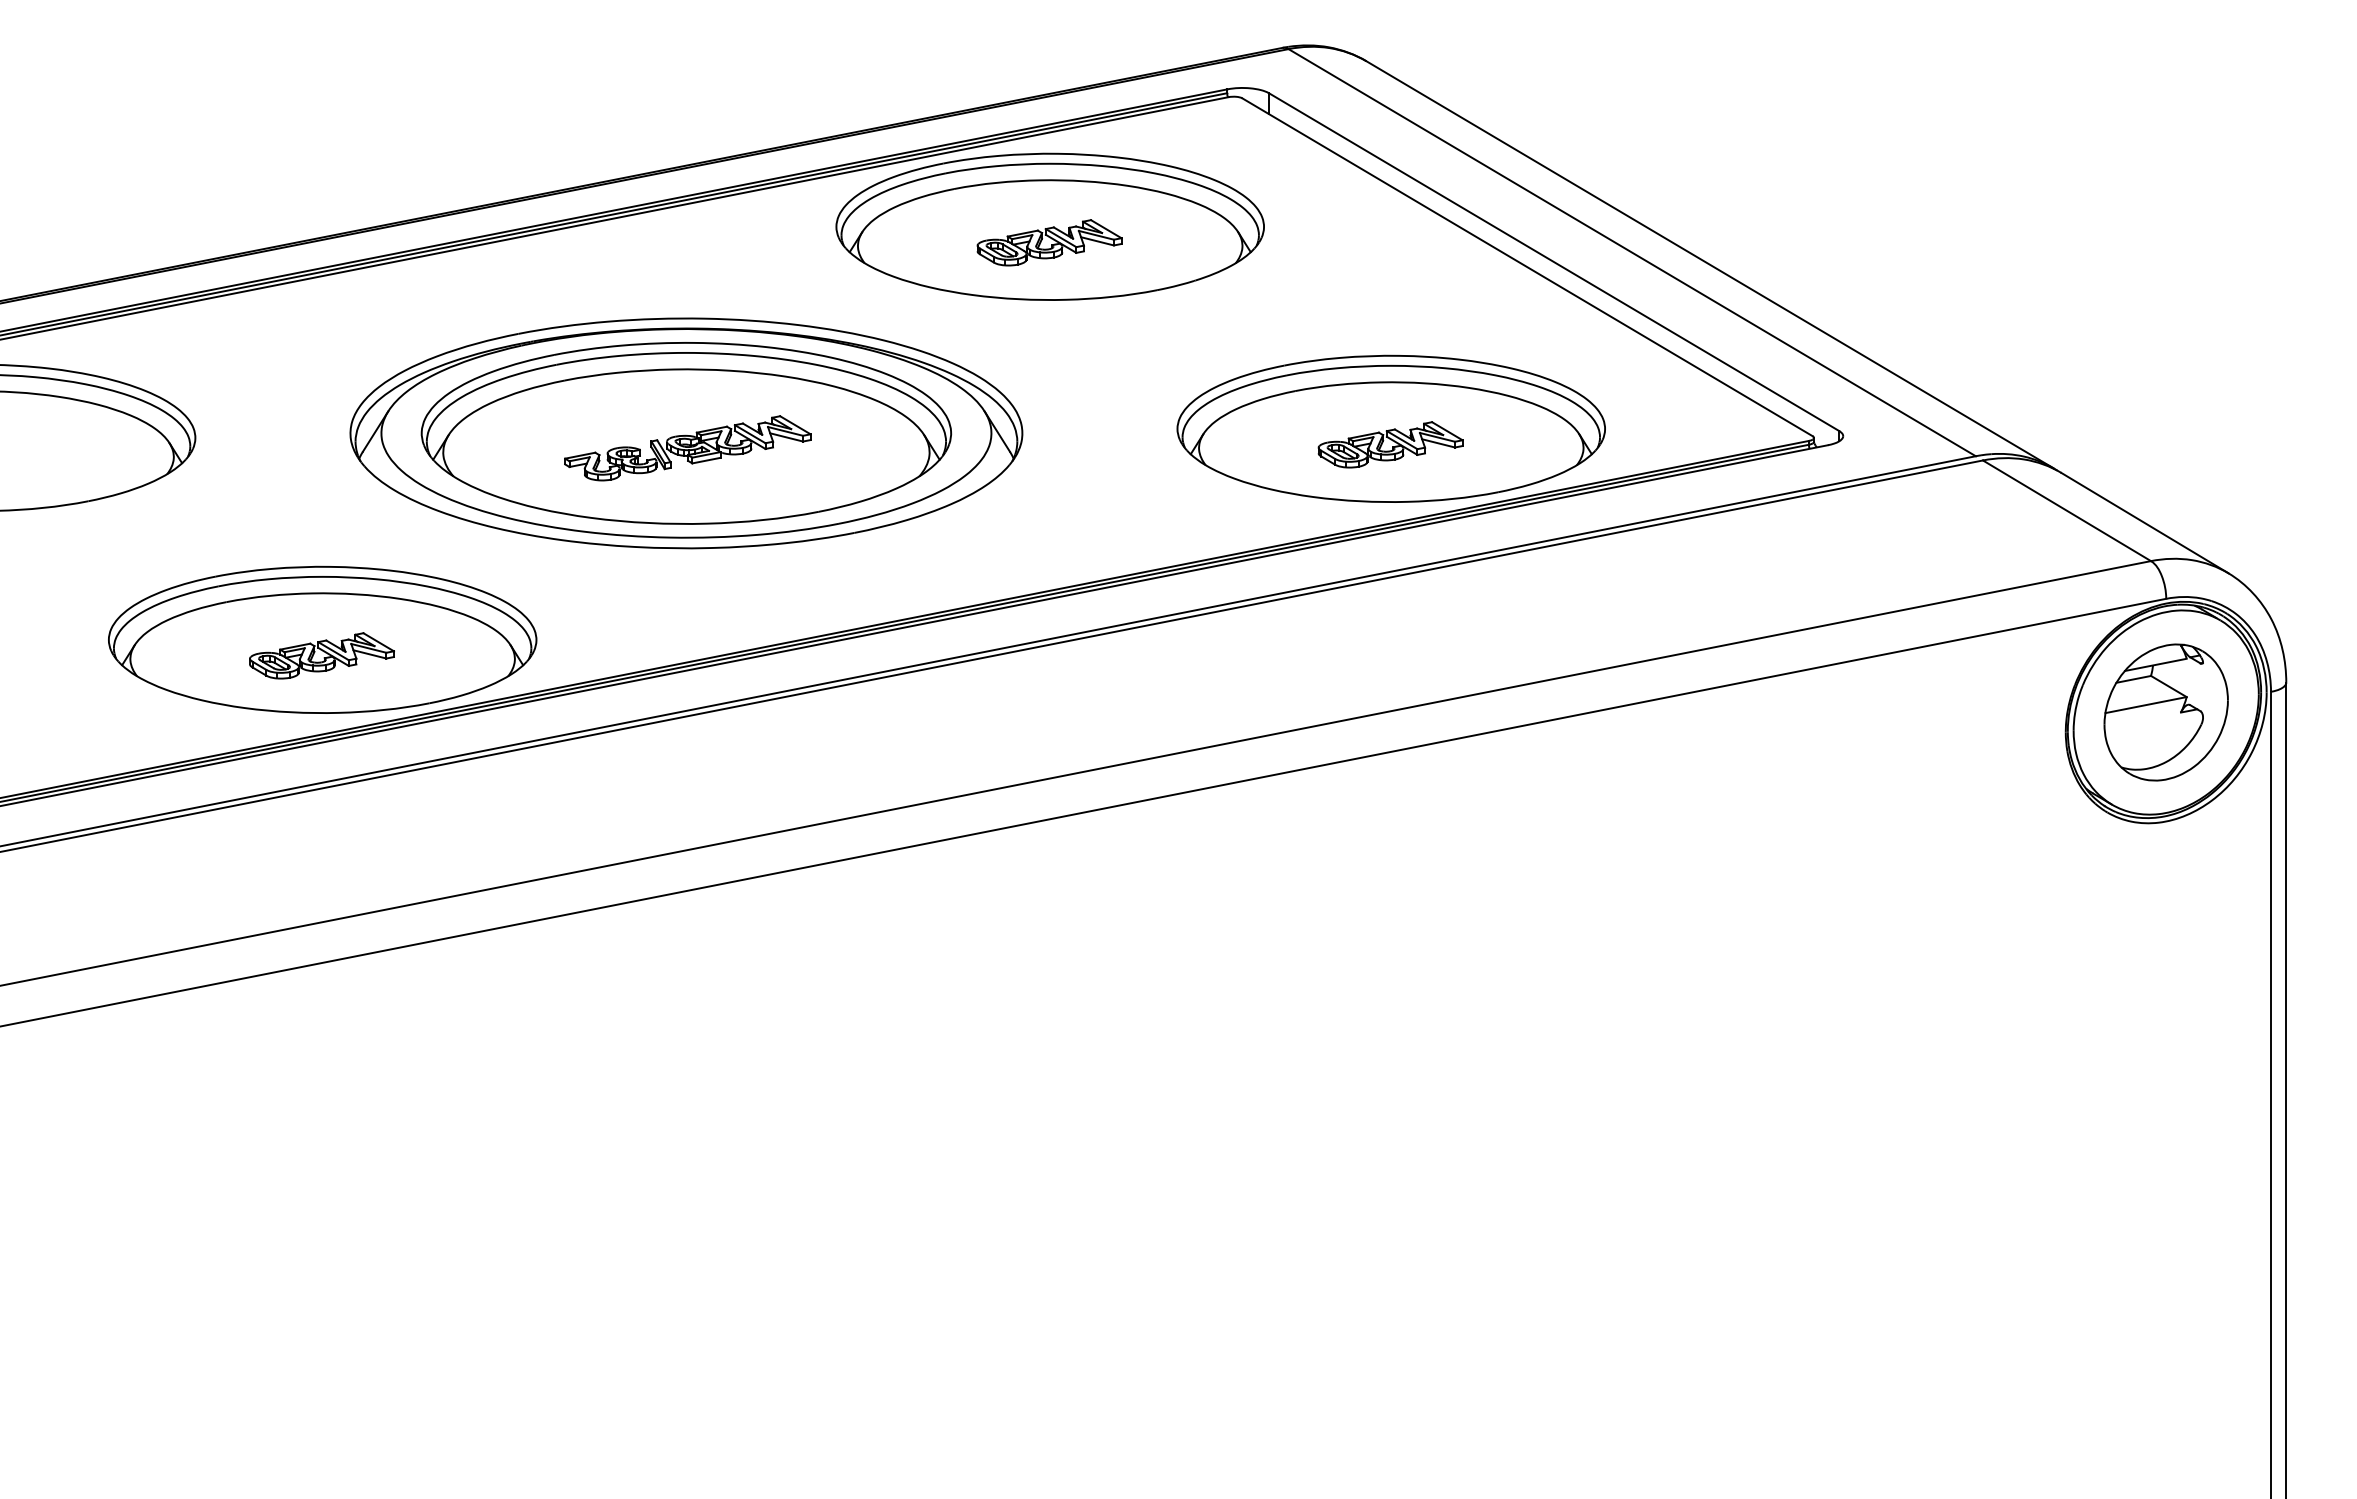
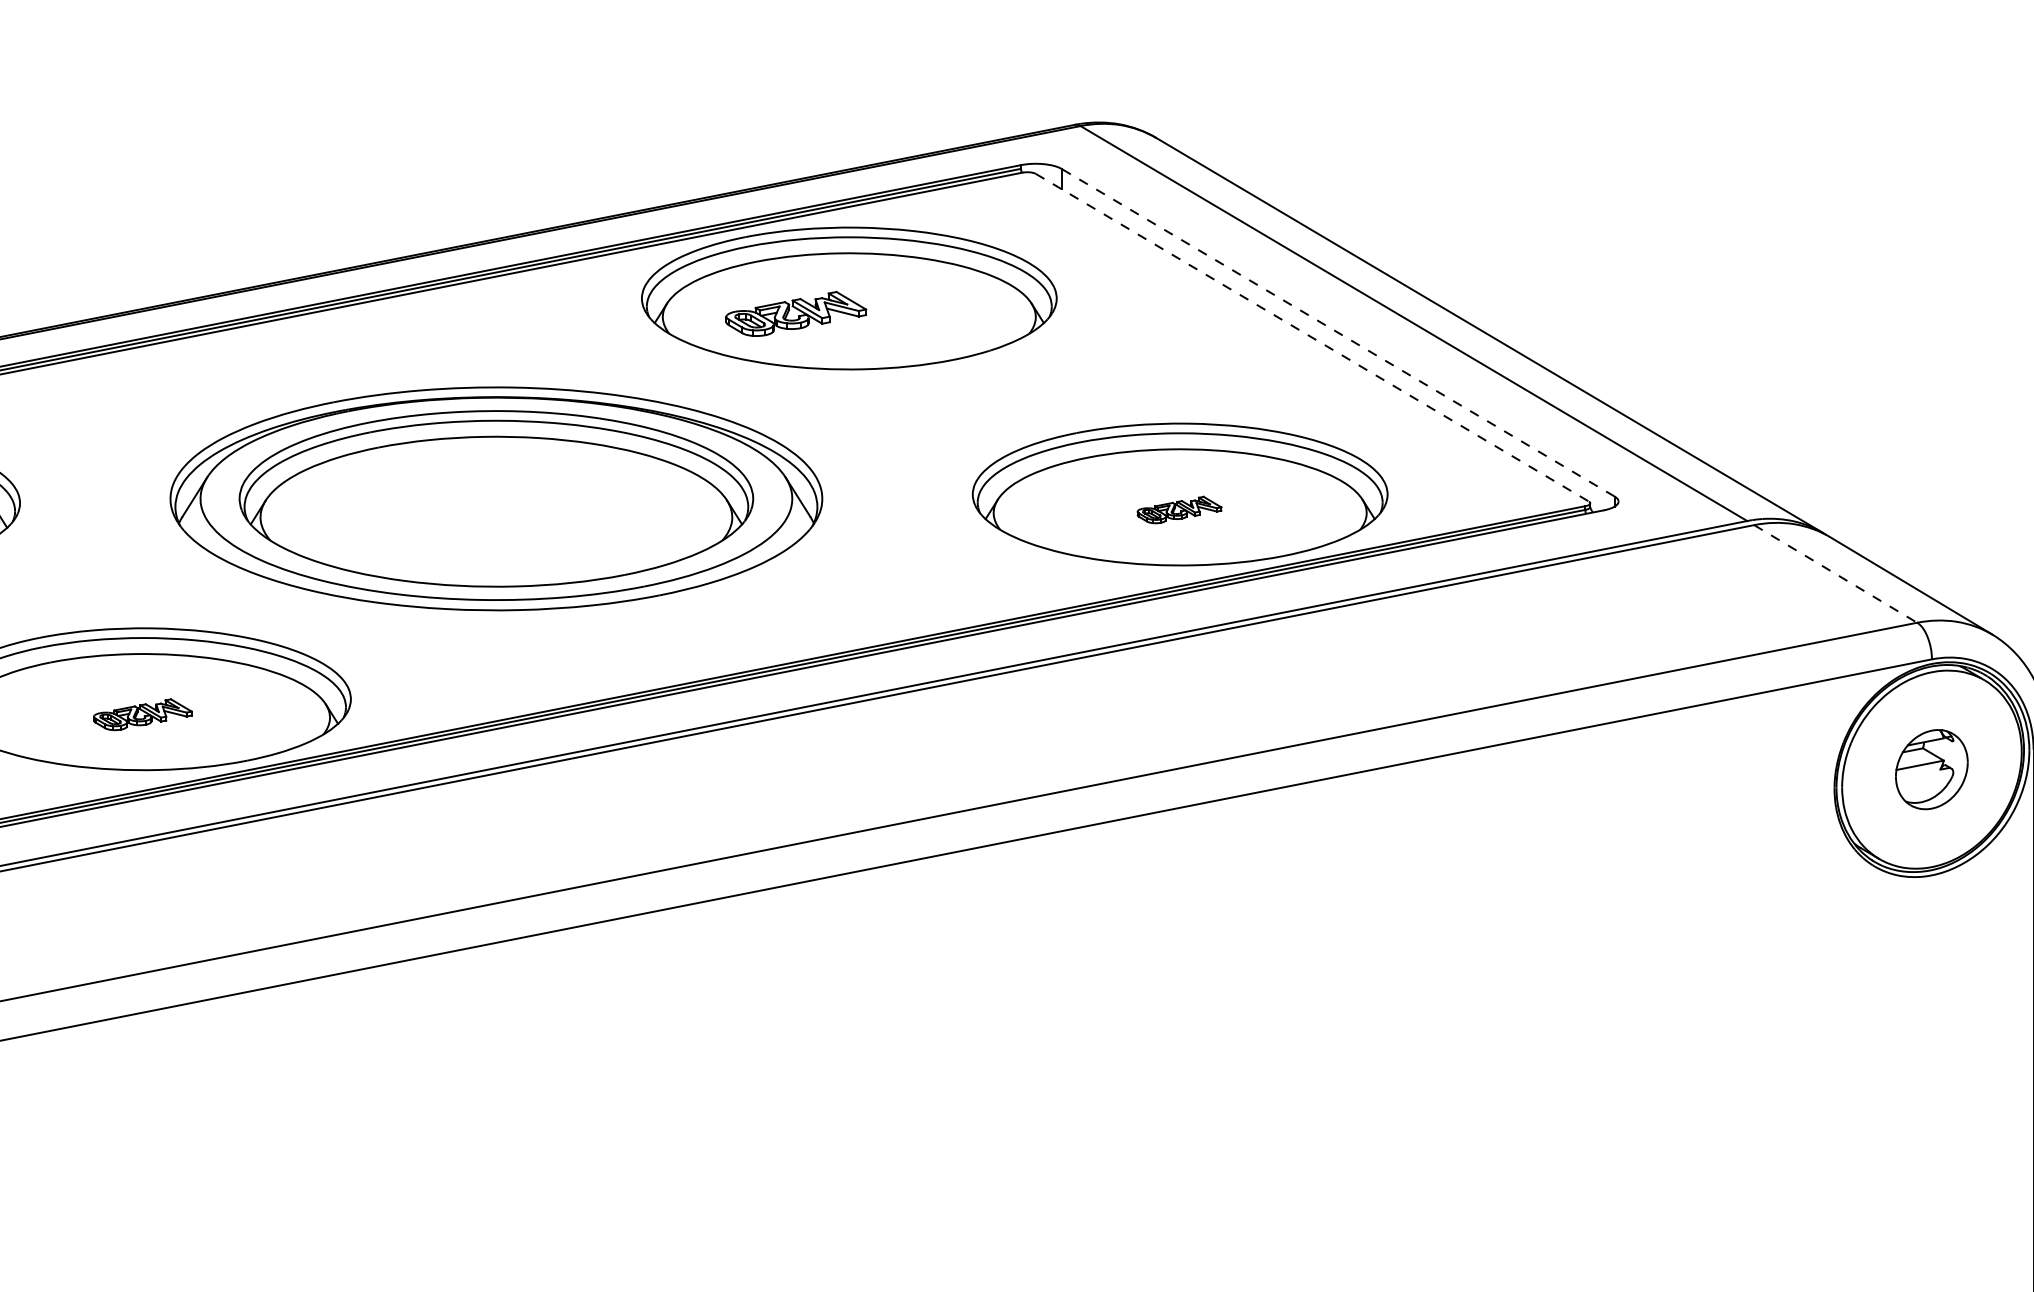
part: (1049, 242) -> (796, 313), moved
line: (1553, 261) -> (1337, 332), solid -> dashed
line: (1528, 267) -> (1313, 337), solid -> dashed
part: (1390, 444) -> (1179, 509), size x0.6
part: (687, 448) -> (497, 513), removed
line: (2066, 510) -> (1835, 573), solid -> dashed
part: (321, 655) -> (142, 714), size x0.7
part: (2165, 712) -> (1931, 769), size x0.6

